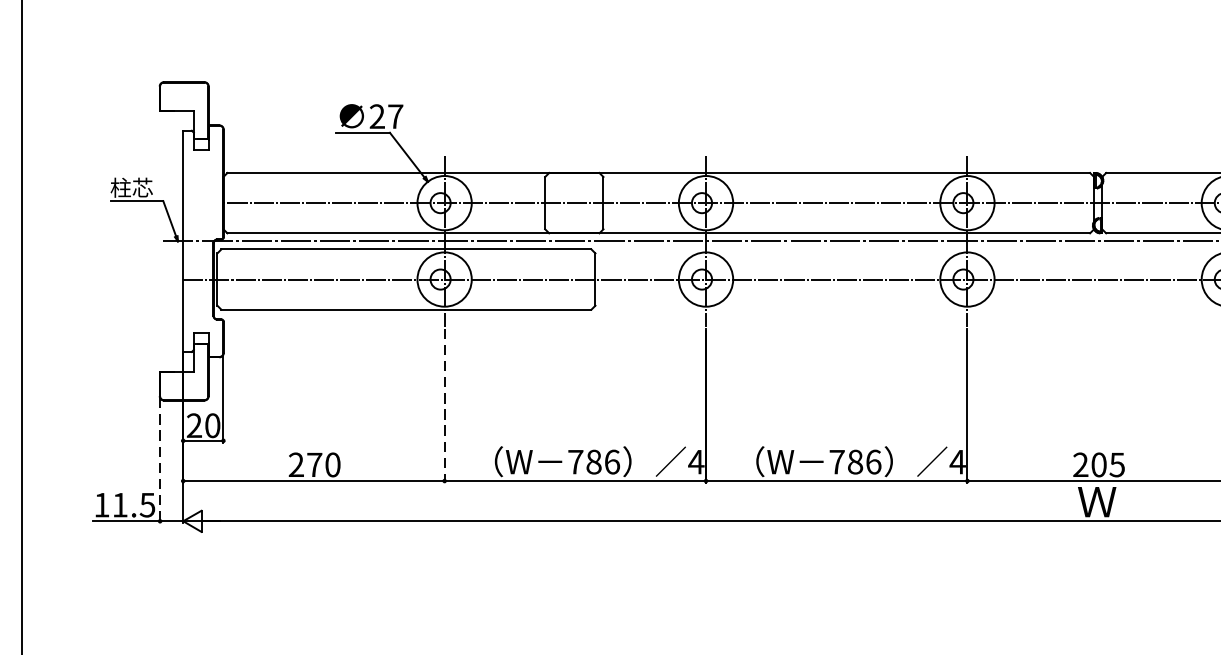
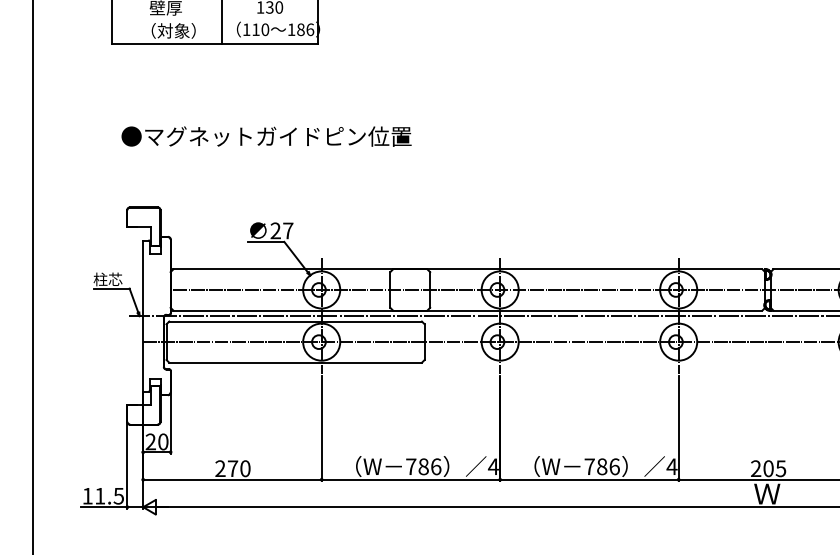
line: (444, 406) -> (321, 428), dashed -> solid
line: (160, 460) -> (127, 465), dashed -> solid

